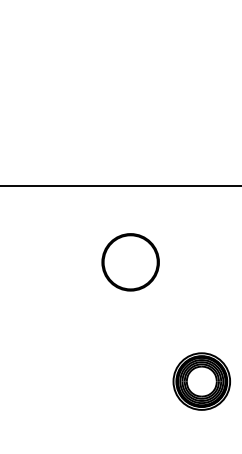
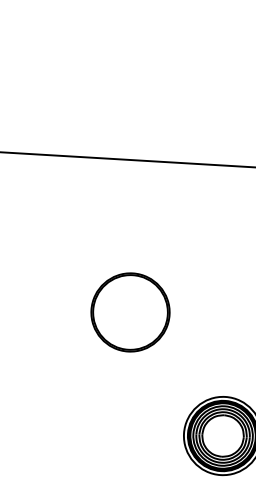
circle: (130, 262) -> (130, 312), moved

